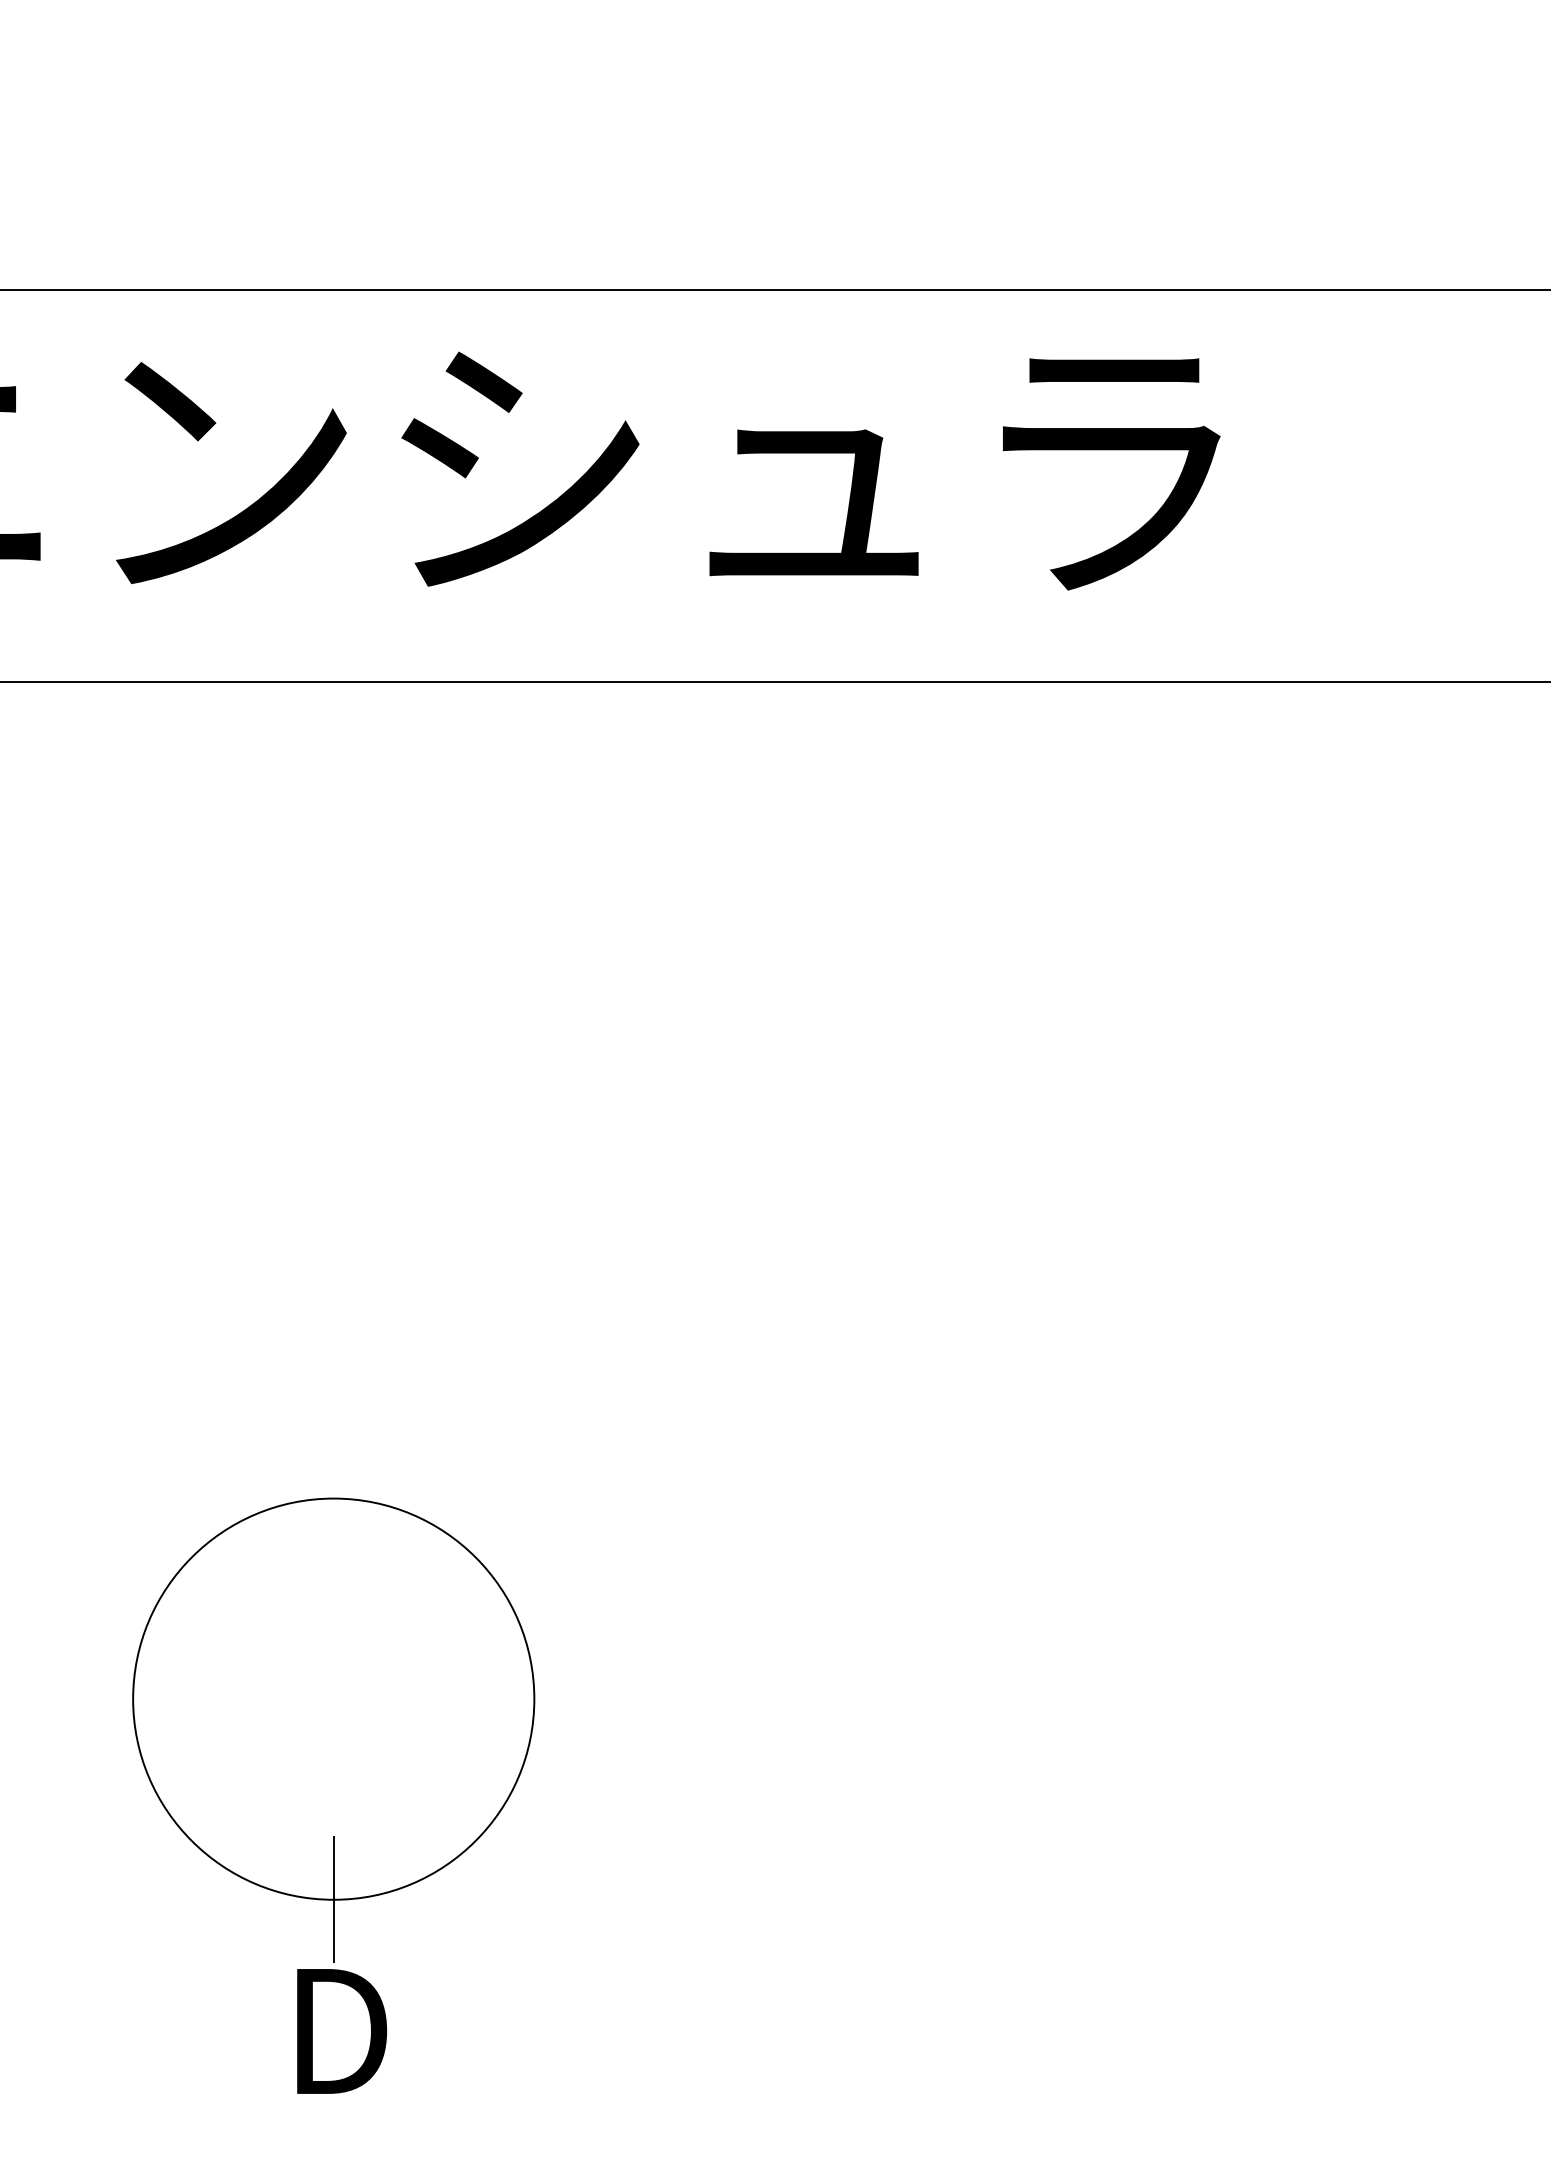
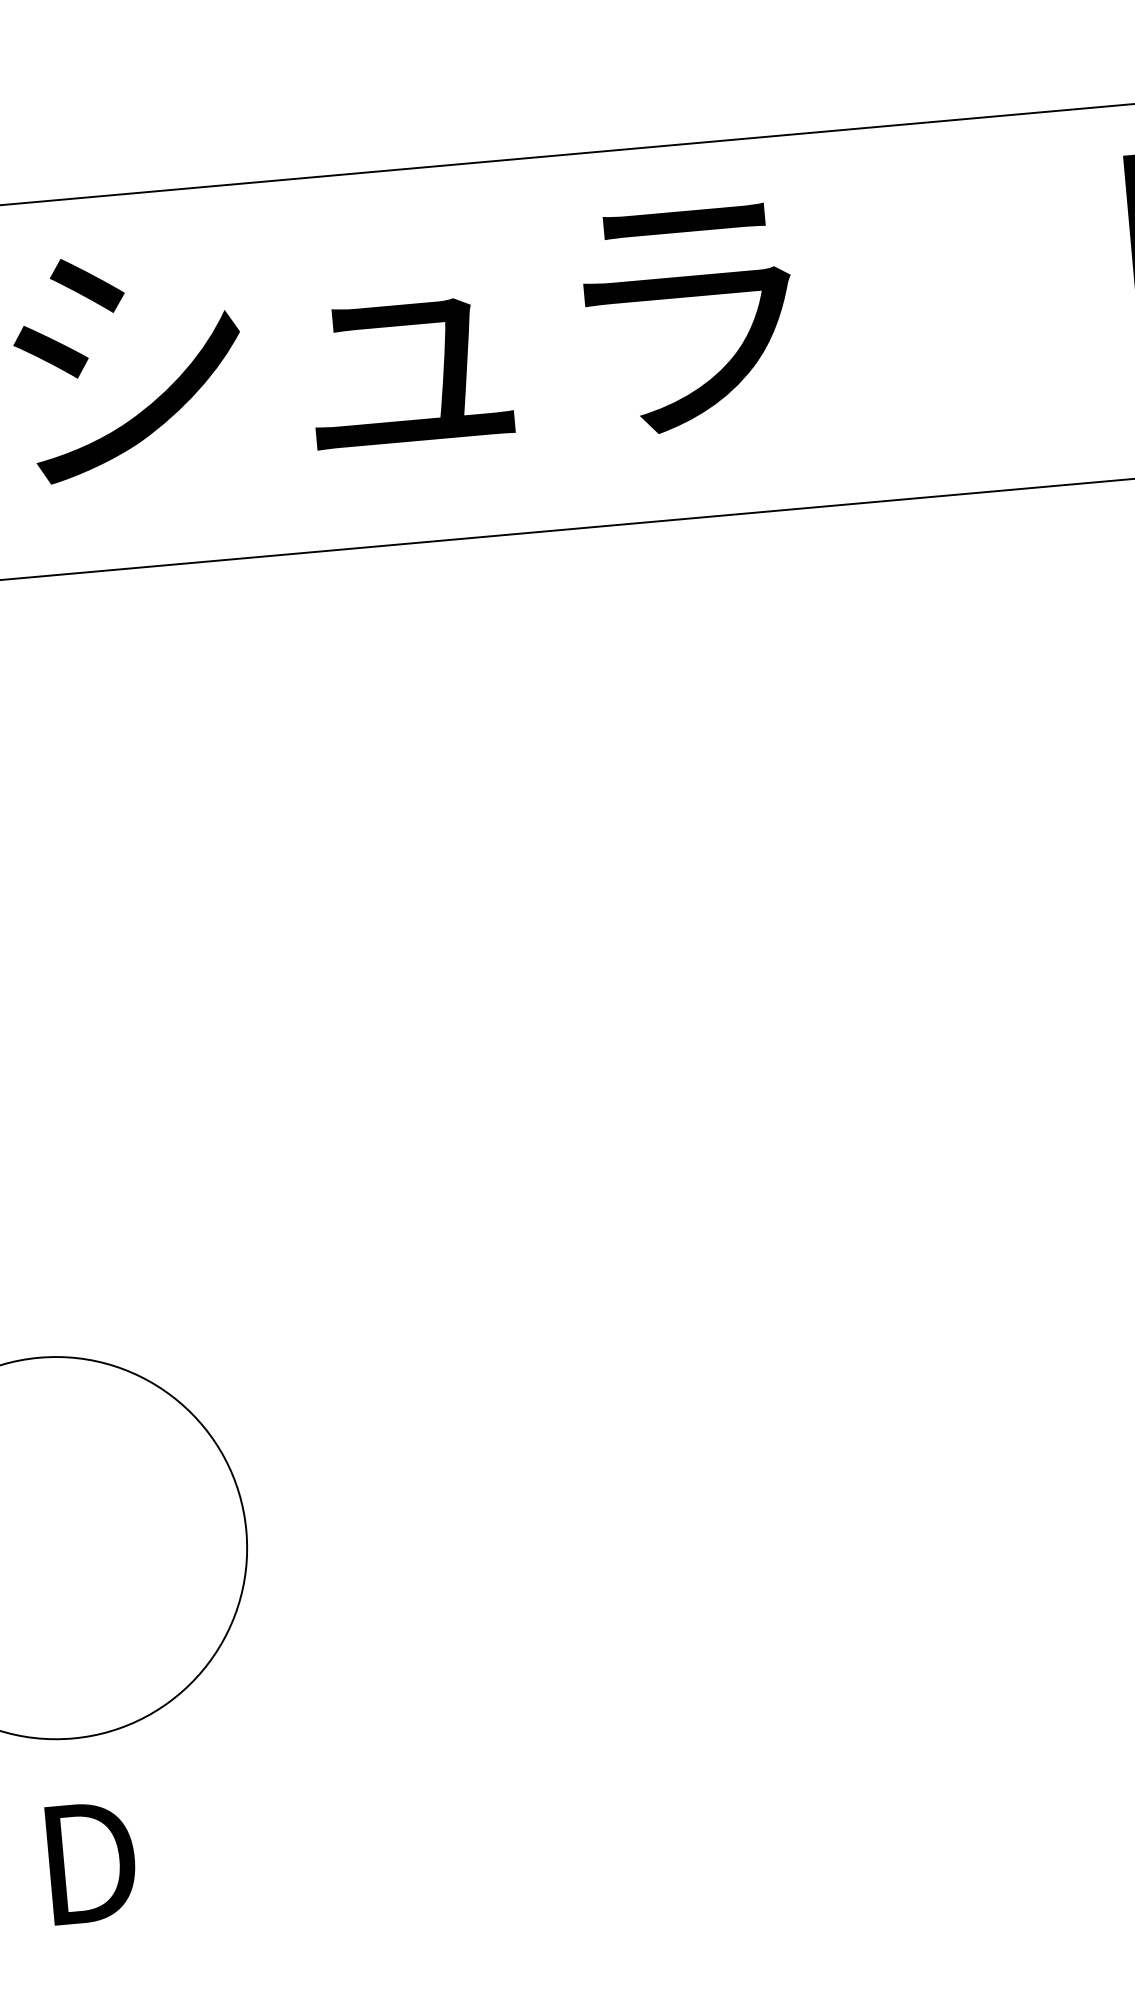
line: (333, 1899) -> (72, 1738), removed

